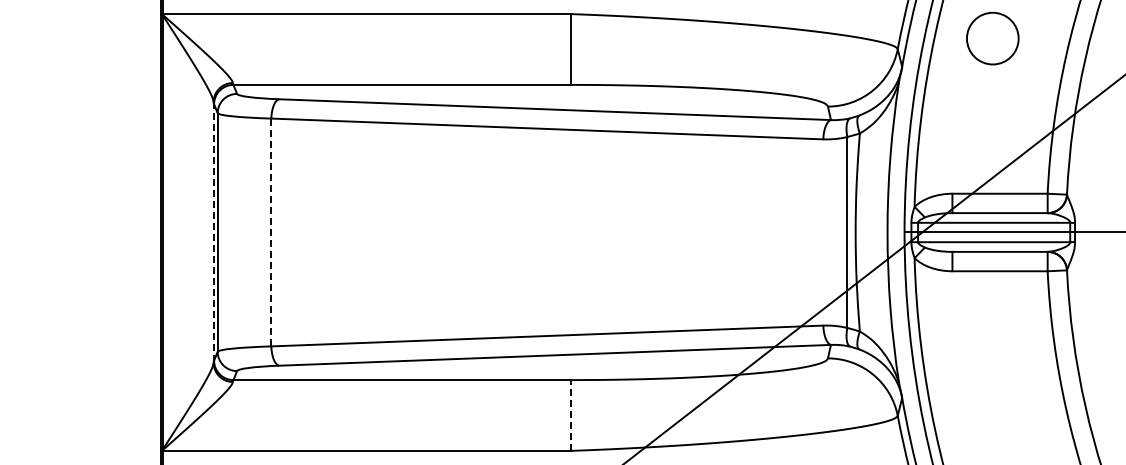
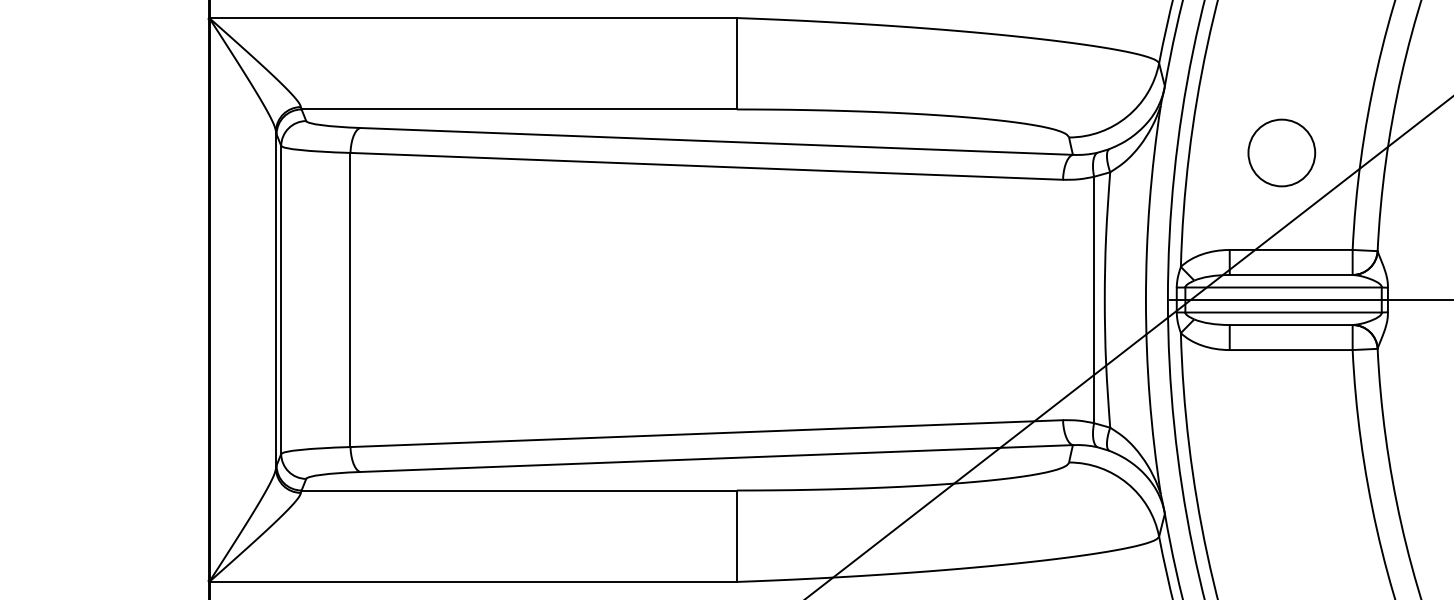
circle: (992, 38) -> (1281, 152), moved
line: (213, 232) -> (275, 300), dashed -> solid
line: (271, 232) -> (350, 300), dashed -> solid
line: (570, 415) -> (736, 536), dashed -> solid

